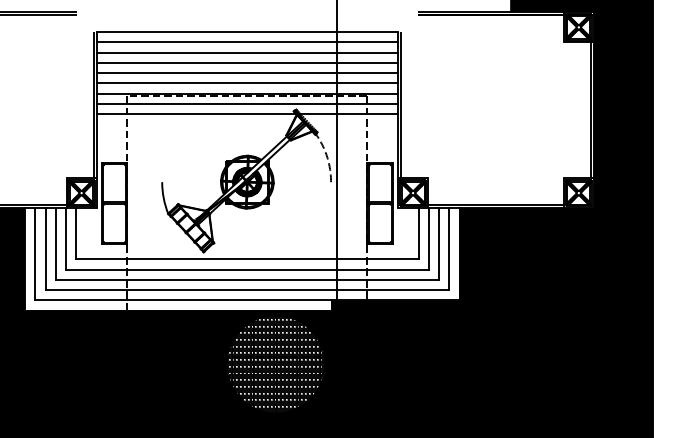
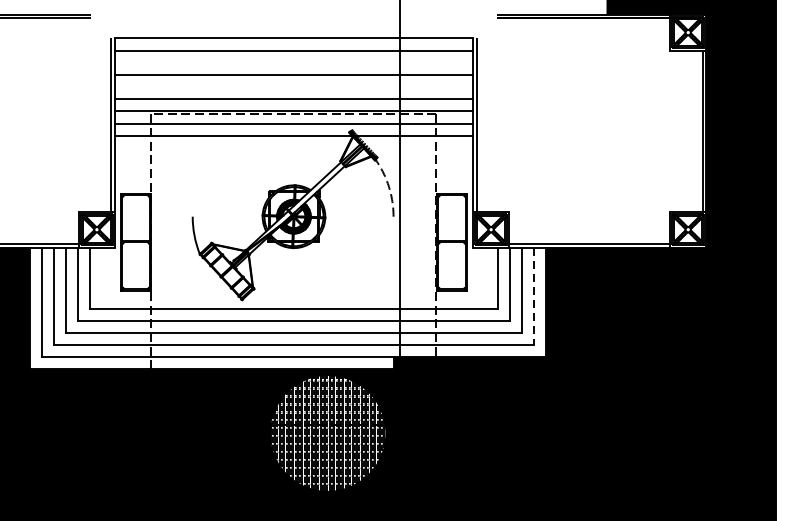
line: (247, 52) -> (294, 62), removed
line: (247, 73) -> (294, 87), removed
line: (449, 249) -> (534, 296), solid -> dashed

